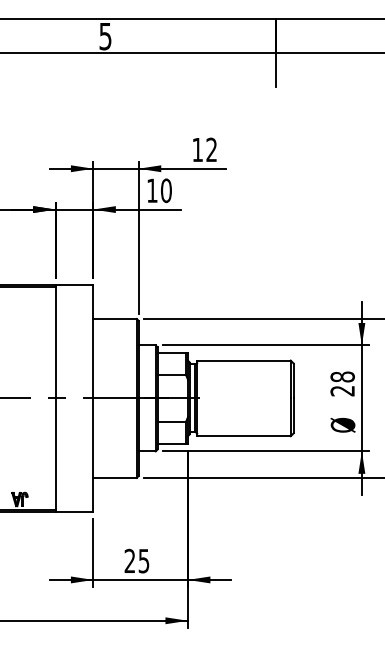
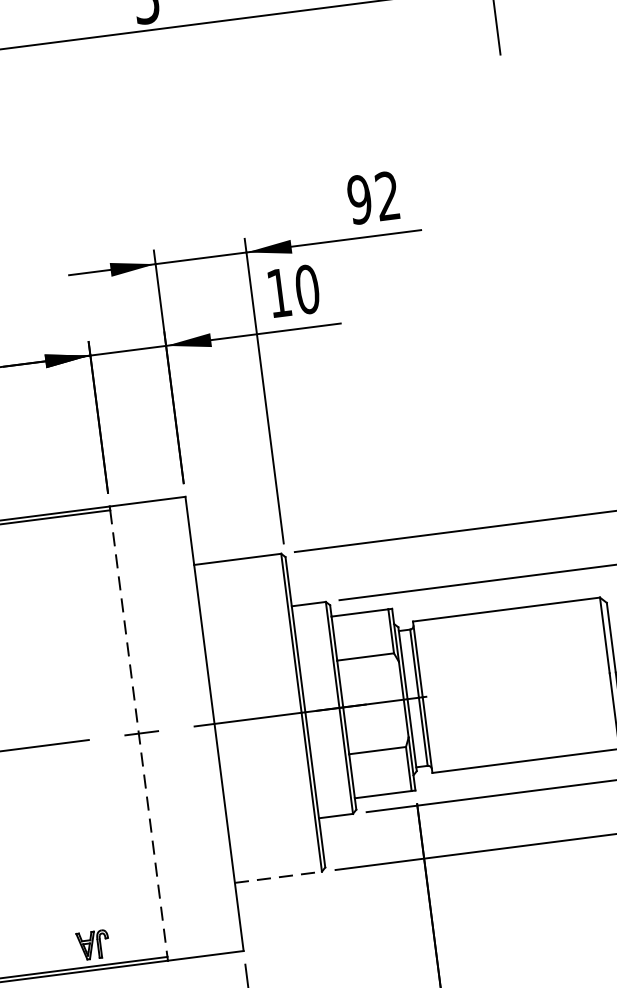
text: (197, 149) -> (359, 198), 12 -> 92
line: (55, 398) -> (138, 733), solid -> dashed
line: (115, 477) -> (279, 876), solid -> dashed

